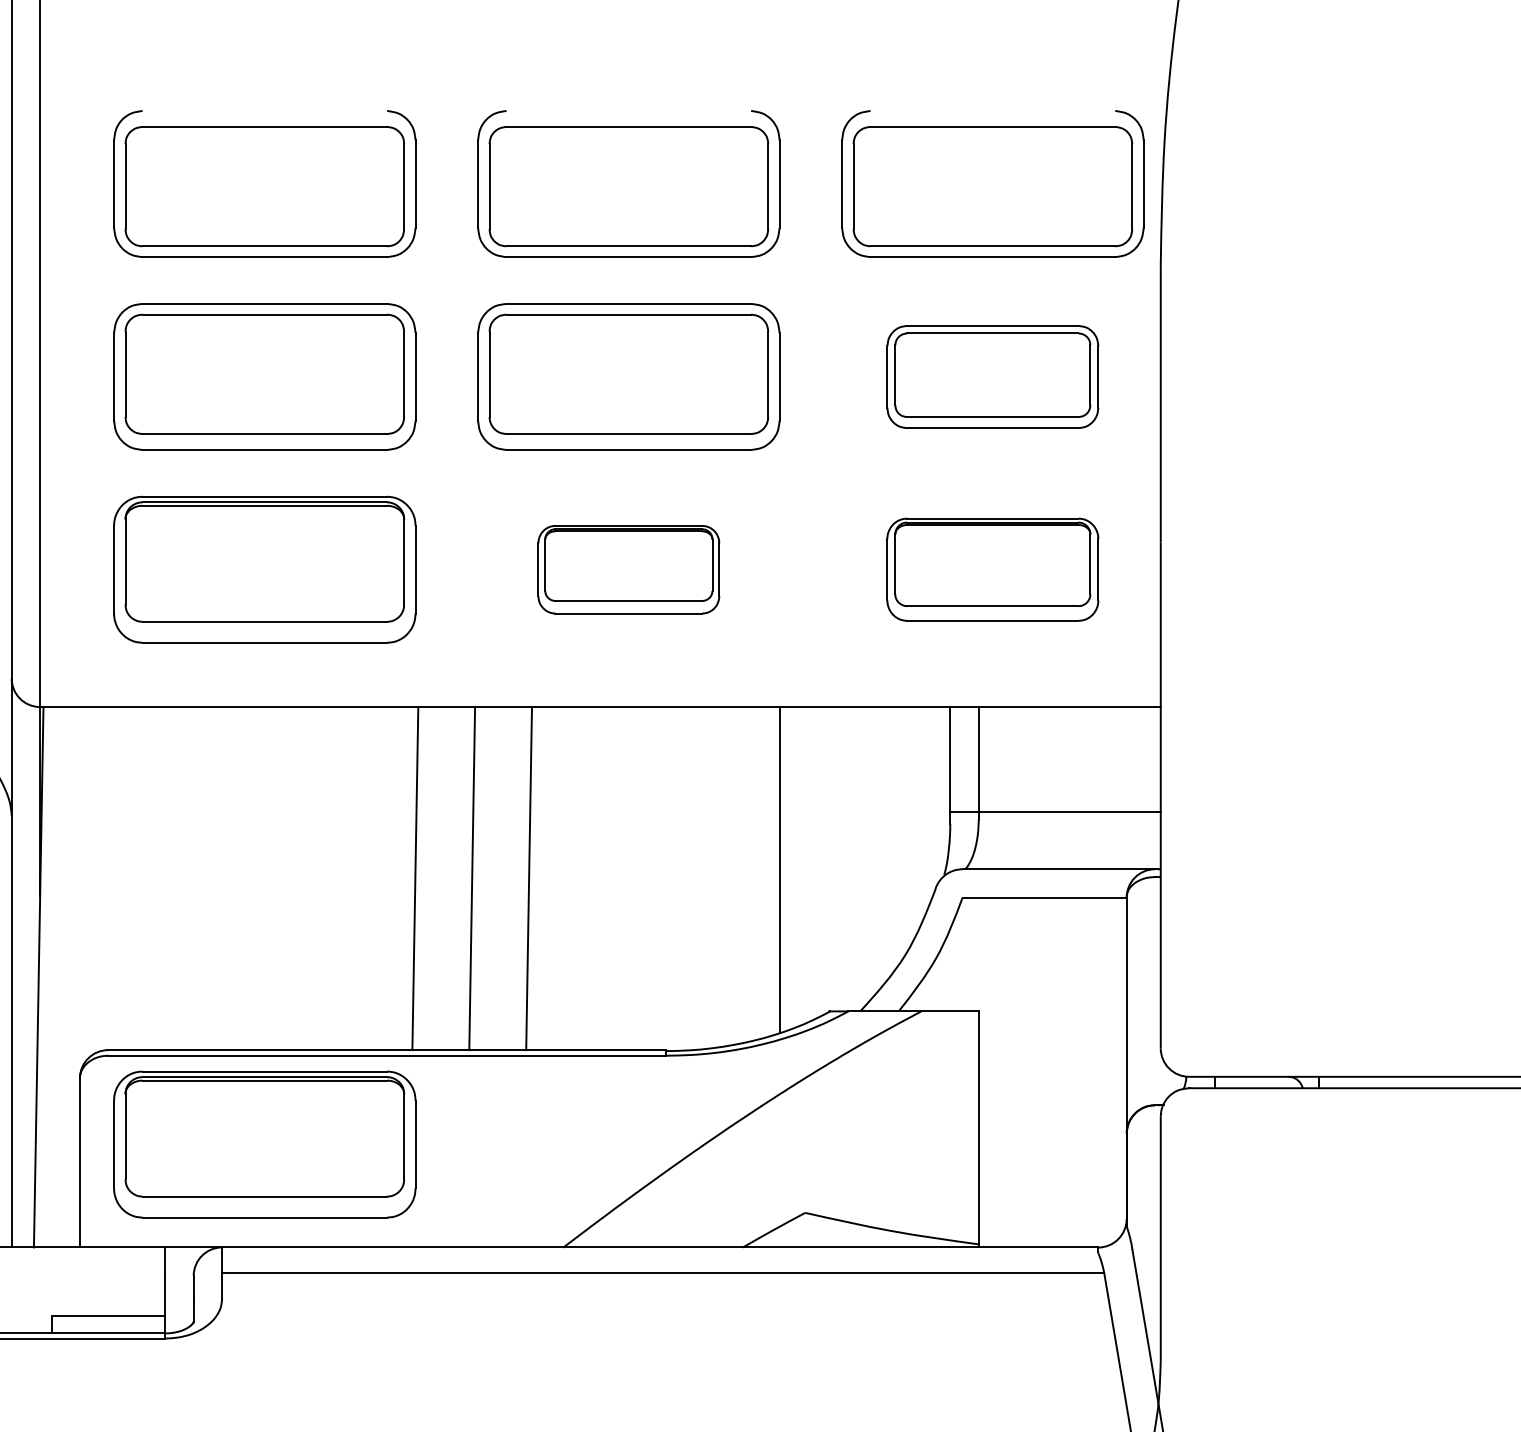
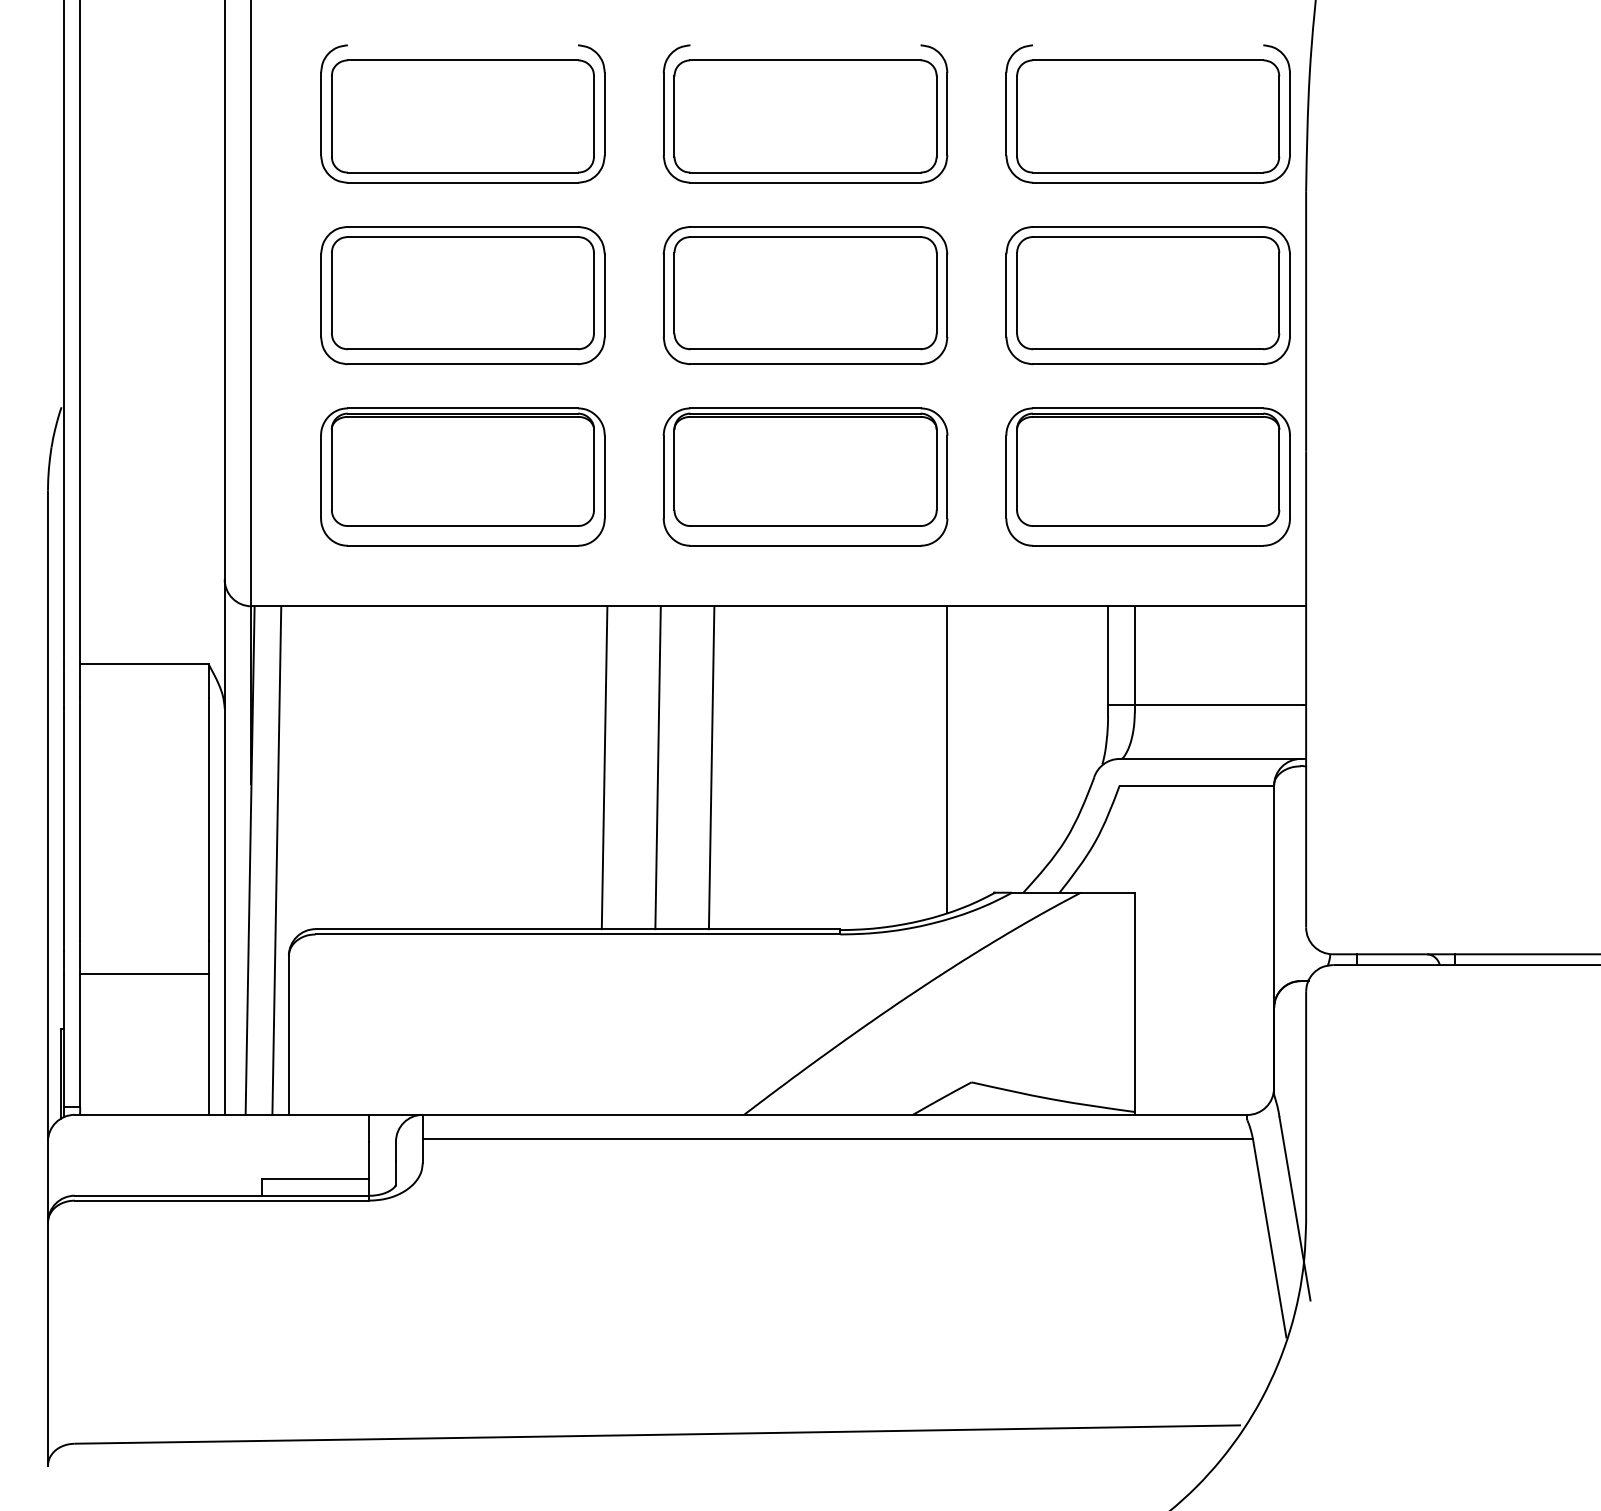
part: (992, 376) -> (1147, 295), size x1.43
part: (628, 569) -> (805, 476), size x1.67
part: (992, 569) -> (1147, 476), size x1.43
line: (66, 977) -> (276, 860), added
part: (264, 1143) -> (462, 1017), removed

